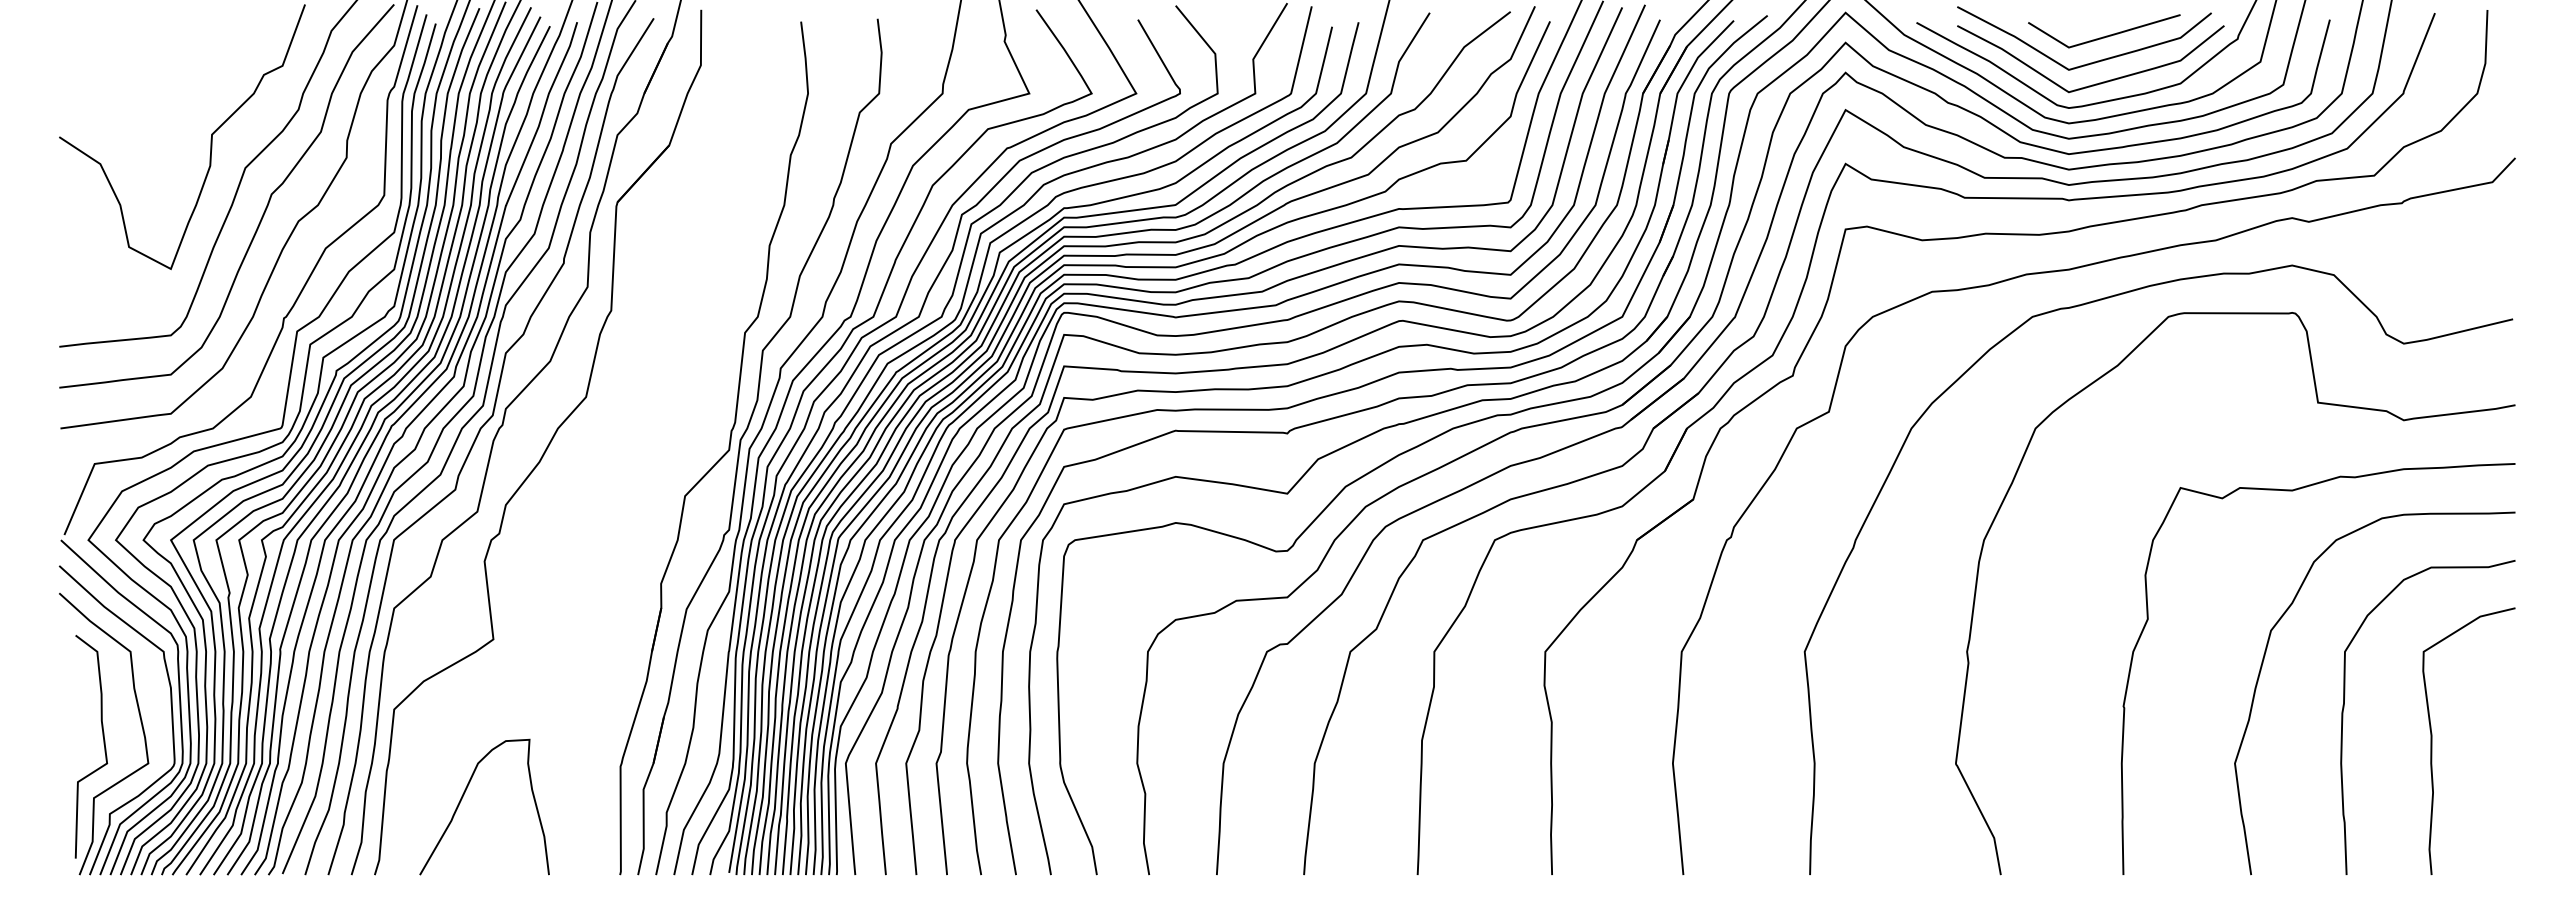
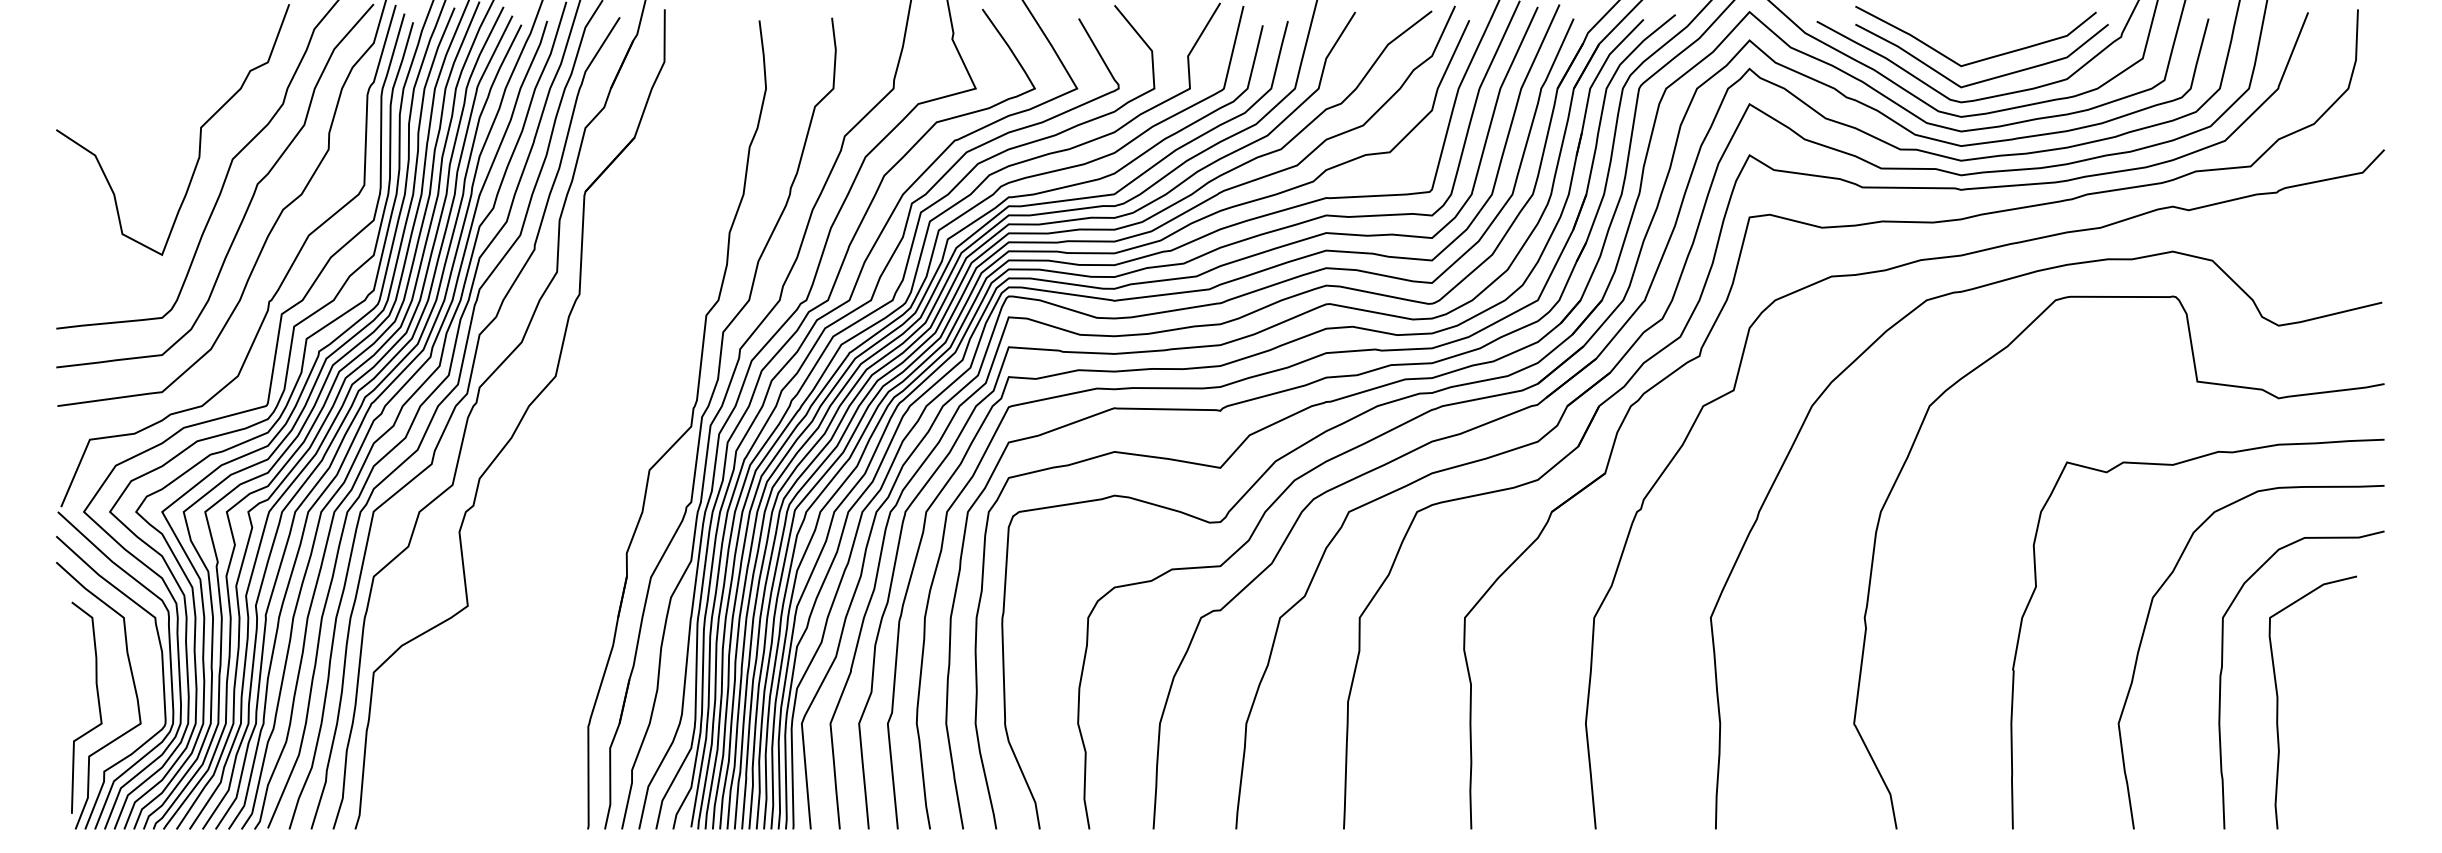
line: (2106, 35) -> (1996, 33), removed
curve: (2432, 740) -> (2278, 701), moved
curve: (463, 797) -> (439, 755), removed

